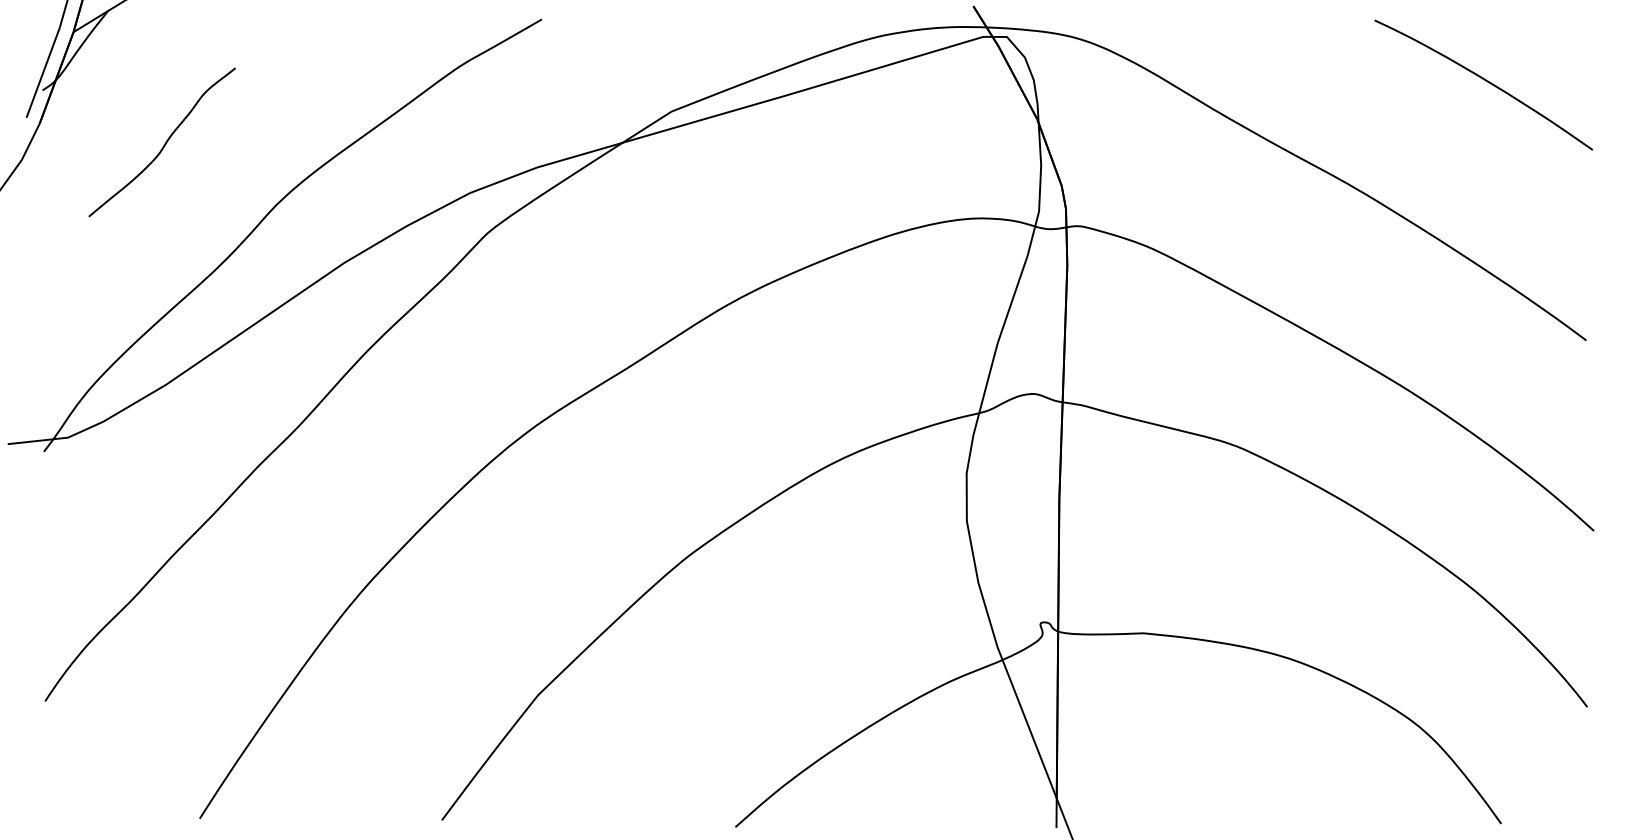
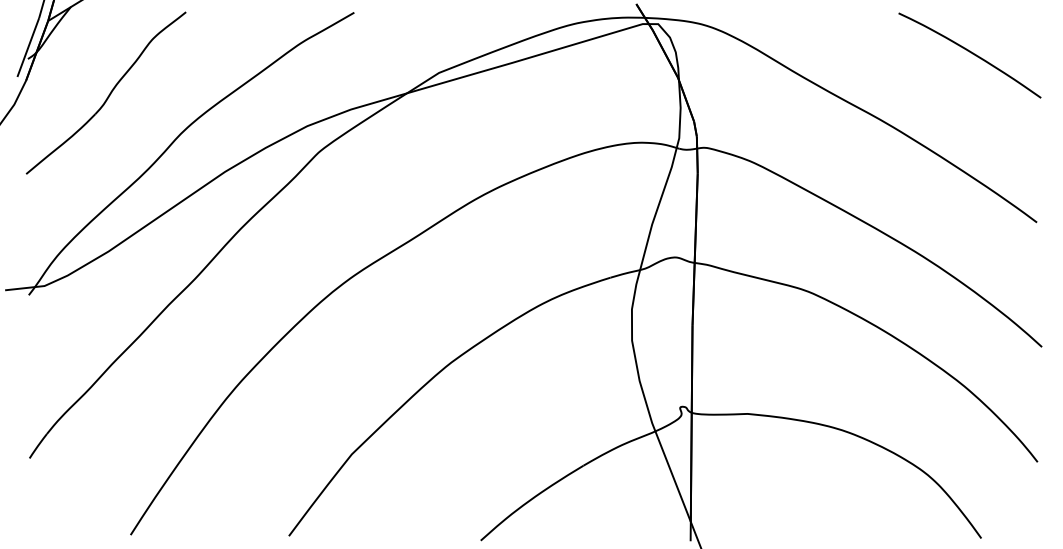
part: (161, 141) -> (105, 92), size x1.67

